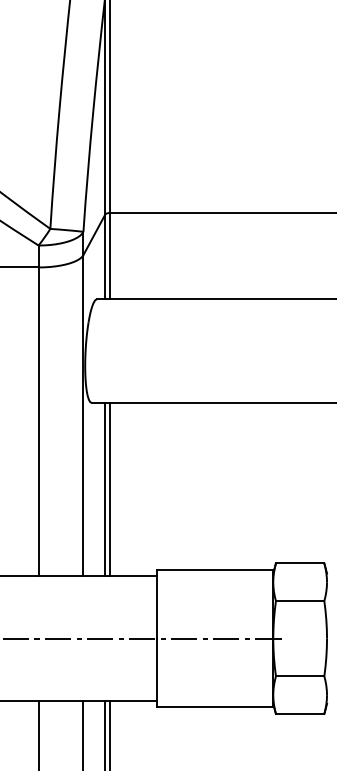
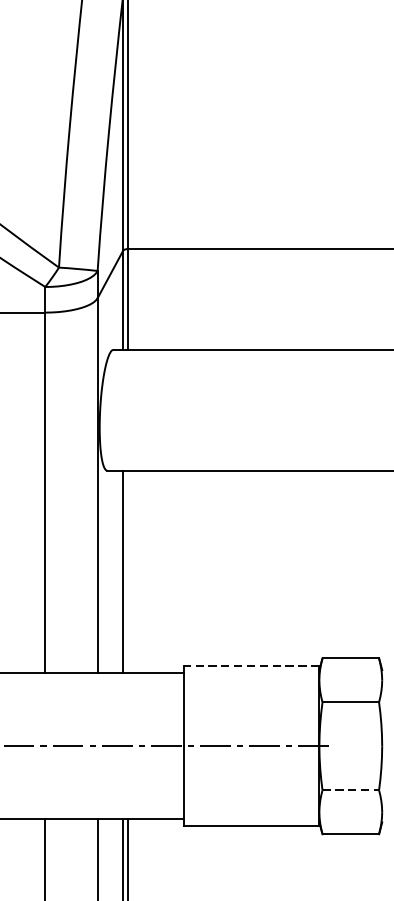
line: (109, 489) -> (128, 571), removed
line: (215, 570) -> (251, 666), solid -> dashed
line: (300, 676) -> (351, 790), solid -> dashed

